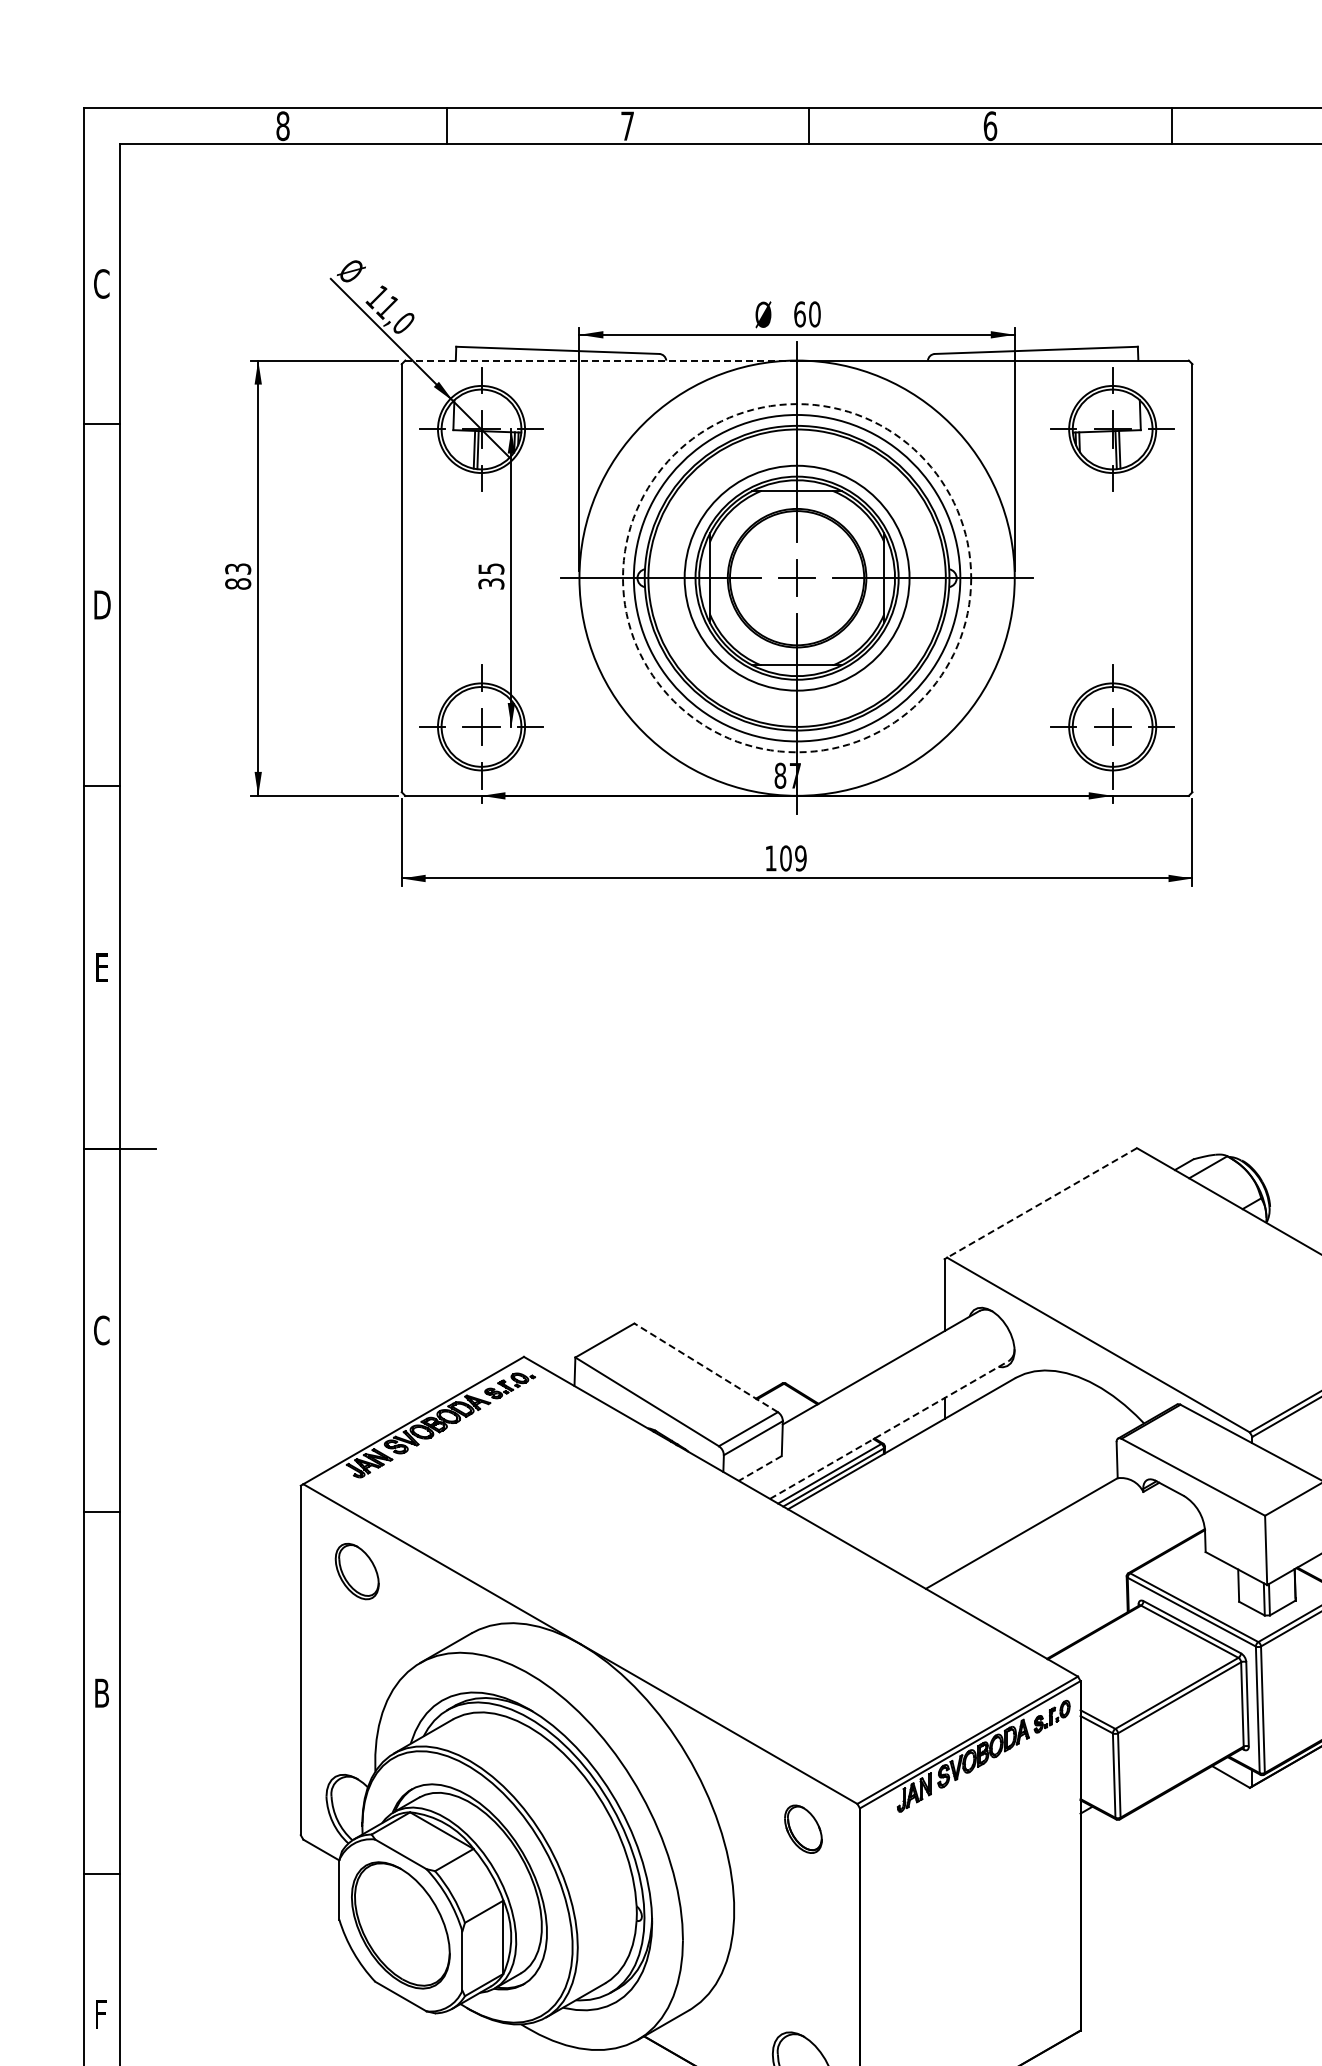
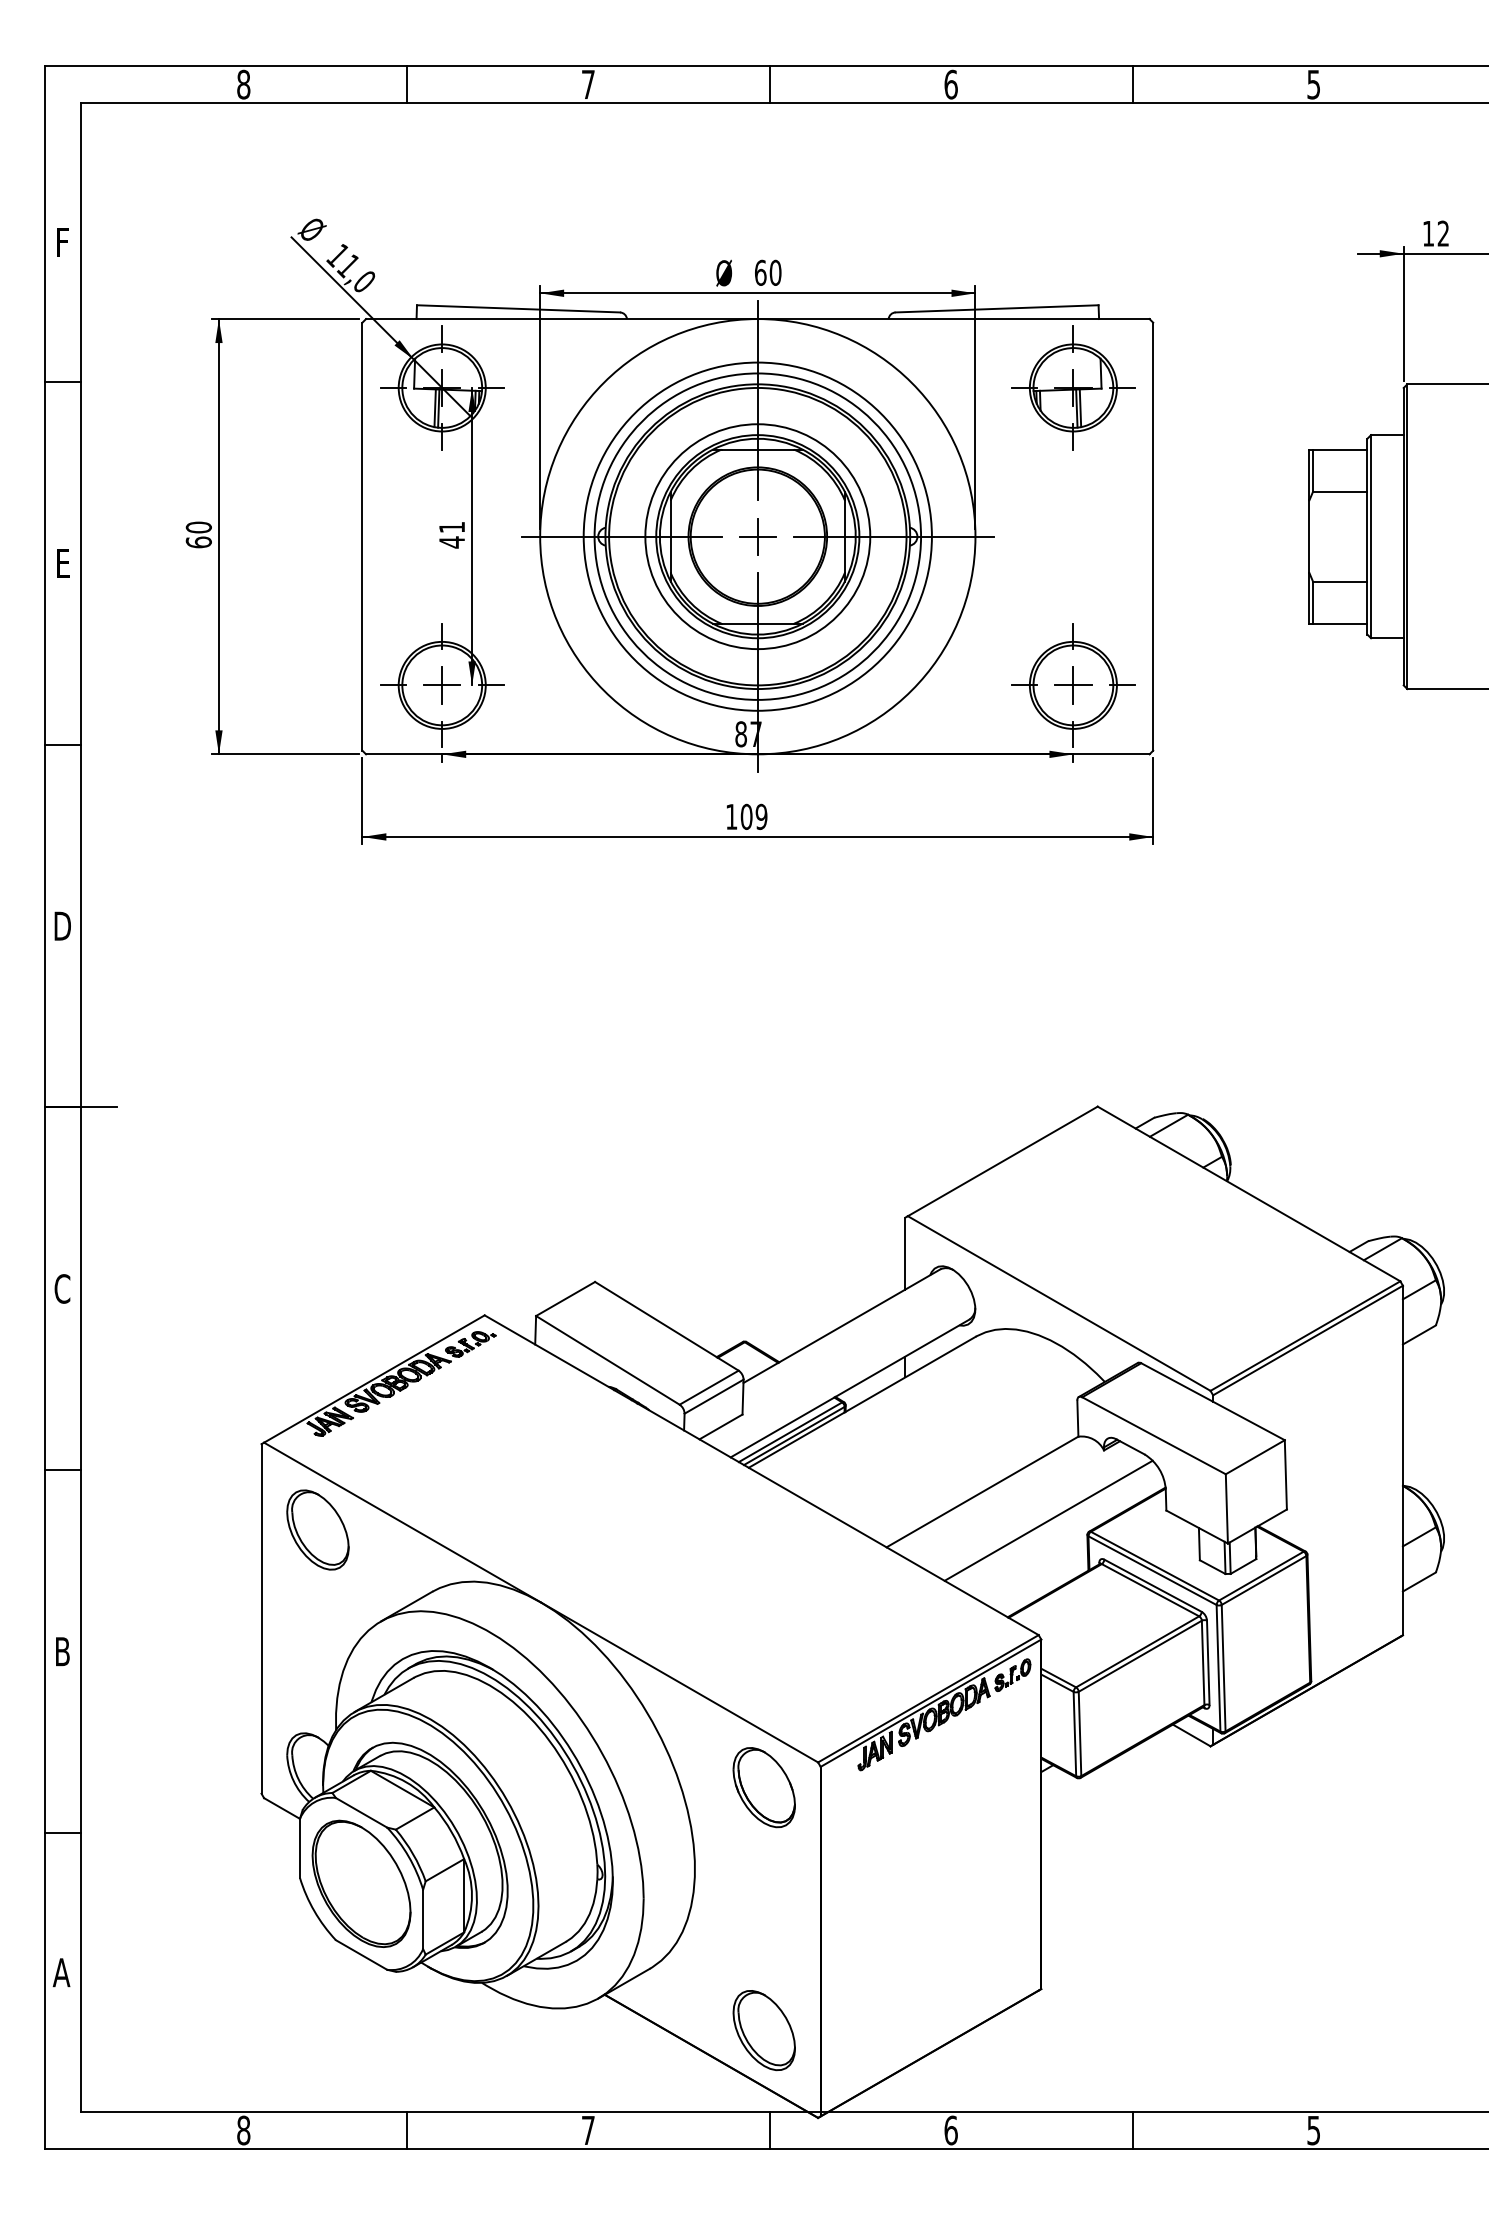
text: (101, 284) -> (62, 242), C -> F
line: (600, 361) -> (561, 319), dashed -> solid
text: (237, 576) -> (198, 534), 83 -> 60
text: (491, 577) -> (452, 535), 35 -> 41
circle: (796, 578) -> (757, 536), dashed -> solid
text: (102, 605) -> (63, 563), D -> E
text: (101, 967) -> (62, 925), E -> D
line: (1041, 1203) -> (1002, 1161), dashed -> solid
line: (705, 1368) -> (666, 1326), dashed -> solid
line: (889, 1430) -> (850, 1388), dashed -> solid
line: (760, 1468) -> (721, 1426), dashed -> solid
line: (1087, 1562) -> (1048, 1520), added
part: (356, 1571) -> (317, 1529), size x1.43
part: (802, 1829) -> (763, 1787), size x1.67
text: (100, 2014) -> (61, 1972), F -> A

